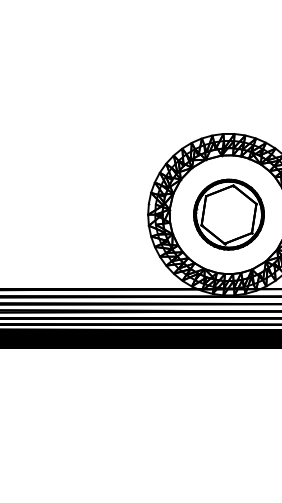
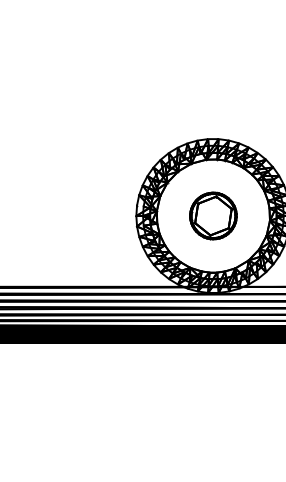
part: (229, 214) -> (213, 215), size x0.7

